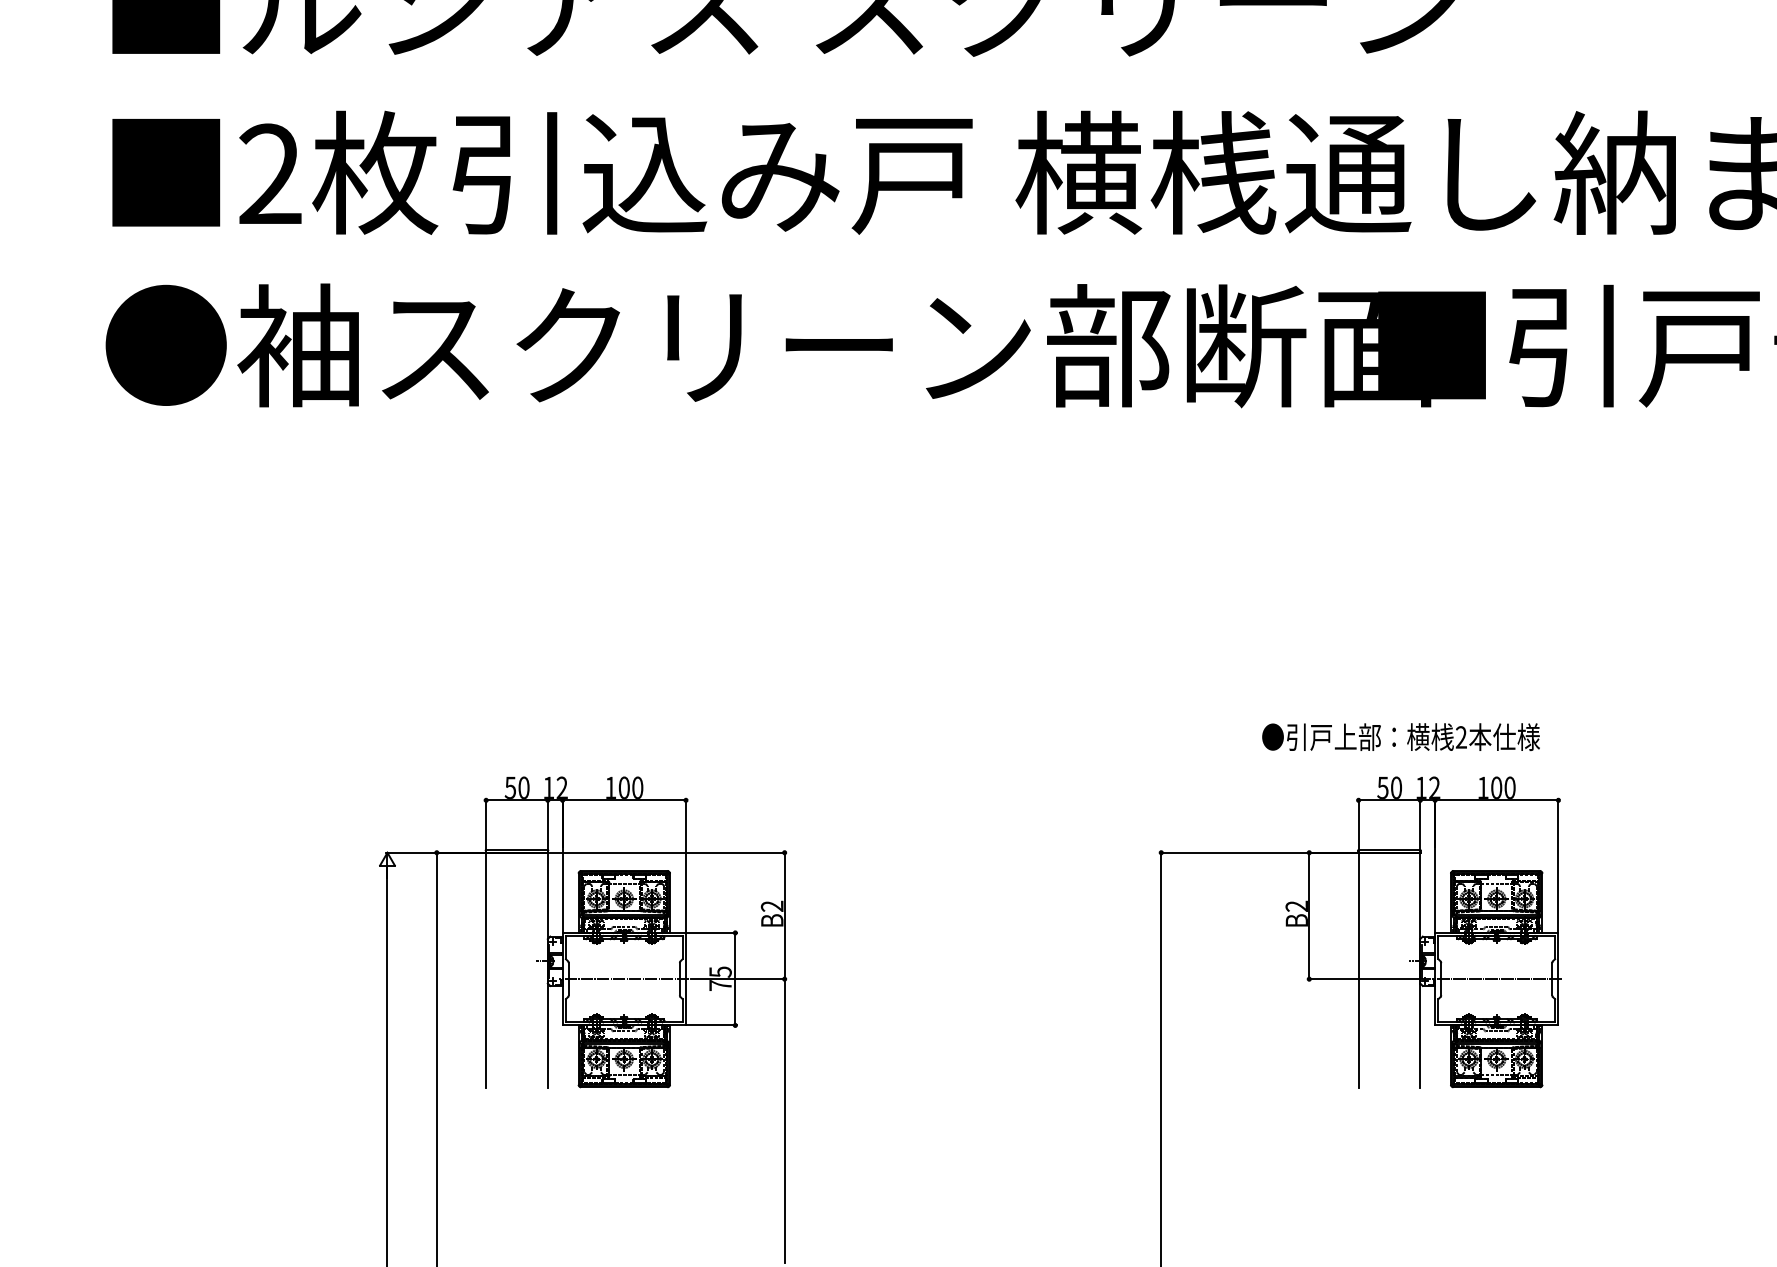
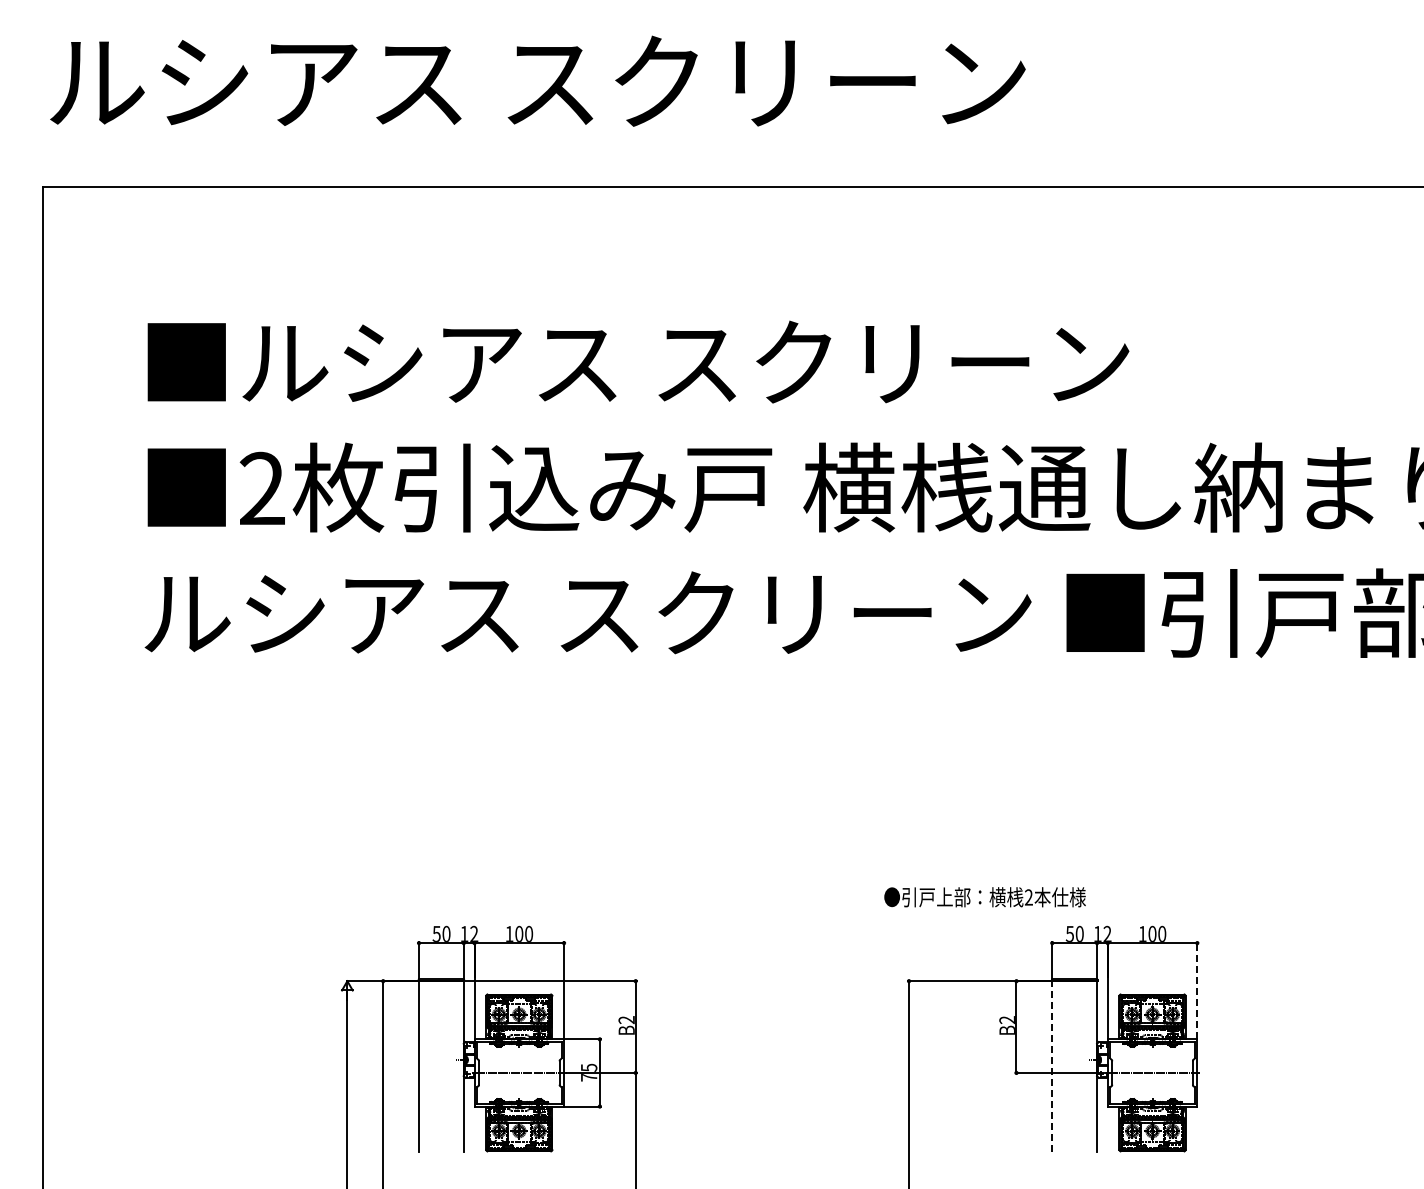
text: (767, 346) -> (623, 613), ●袖スクリーン部断面 -> ルシアス スクリーン
text: (1400, 737) -> (984, 897), moved
line: (1558, 864) -> (1197, 989), solid -> dashed
line: (1358, 970) -> (1052, 1066), solid -> dashed

